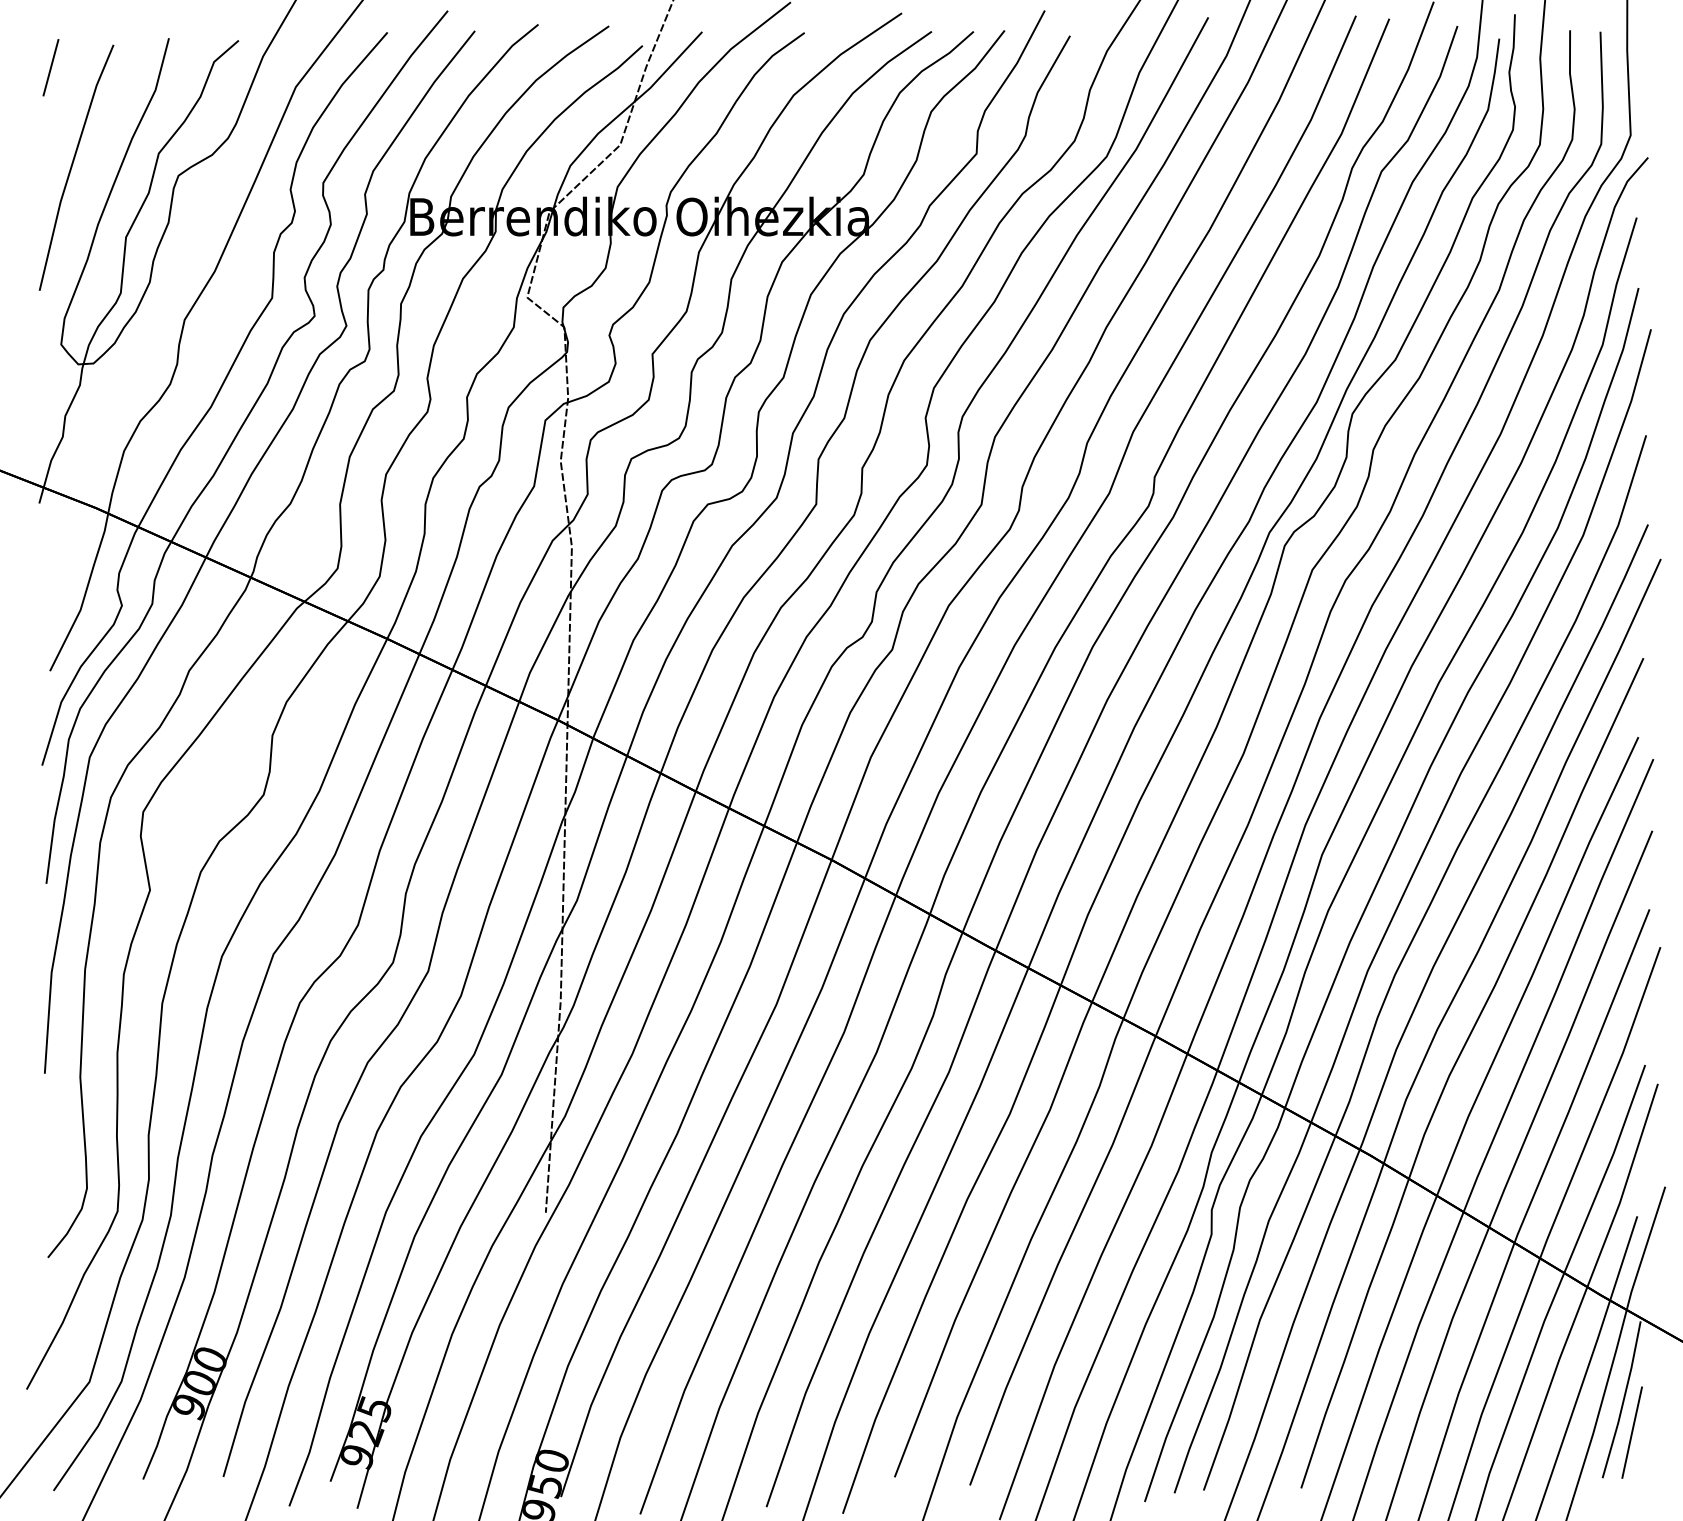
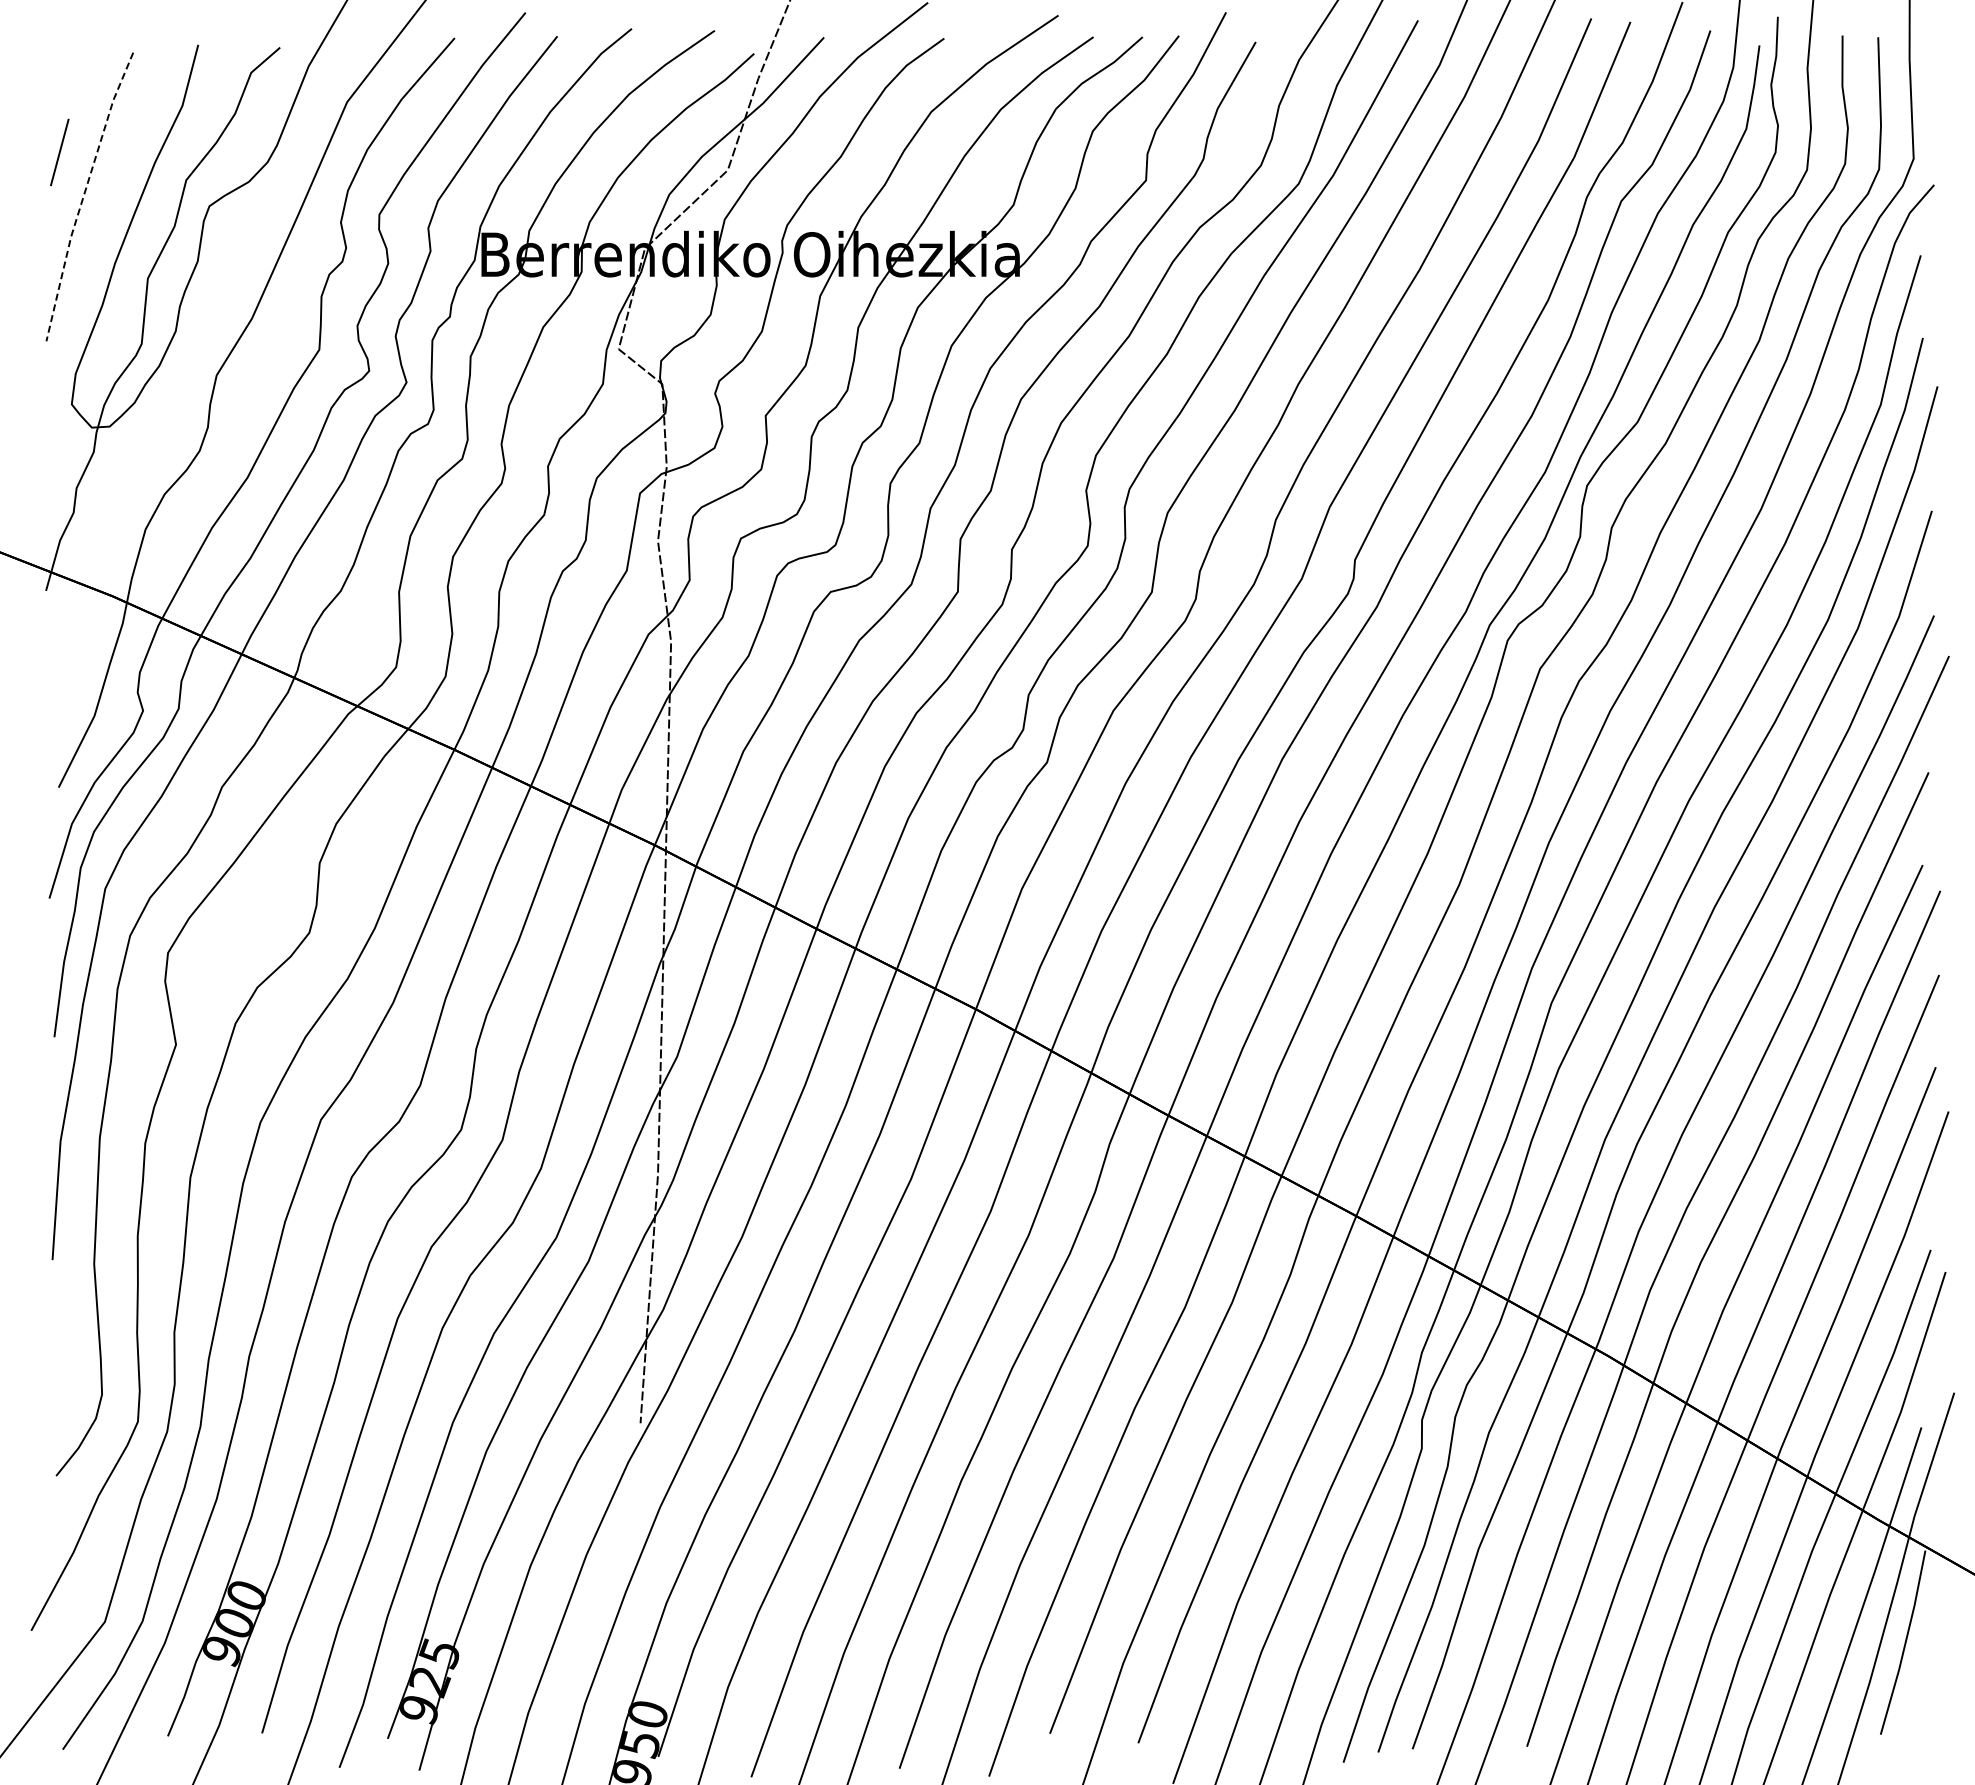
line: (50, 67) -> (59, 152), moved
line: (71, 166) -> (83, 195), solid -> dashed
line: (1632, 1432) -> (1915, 1681), removed

